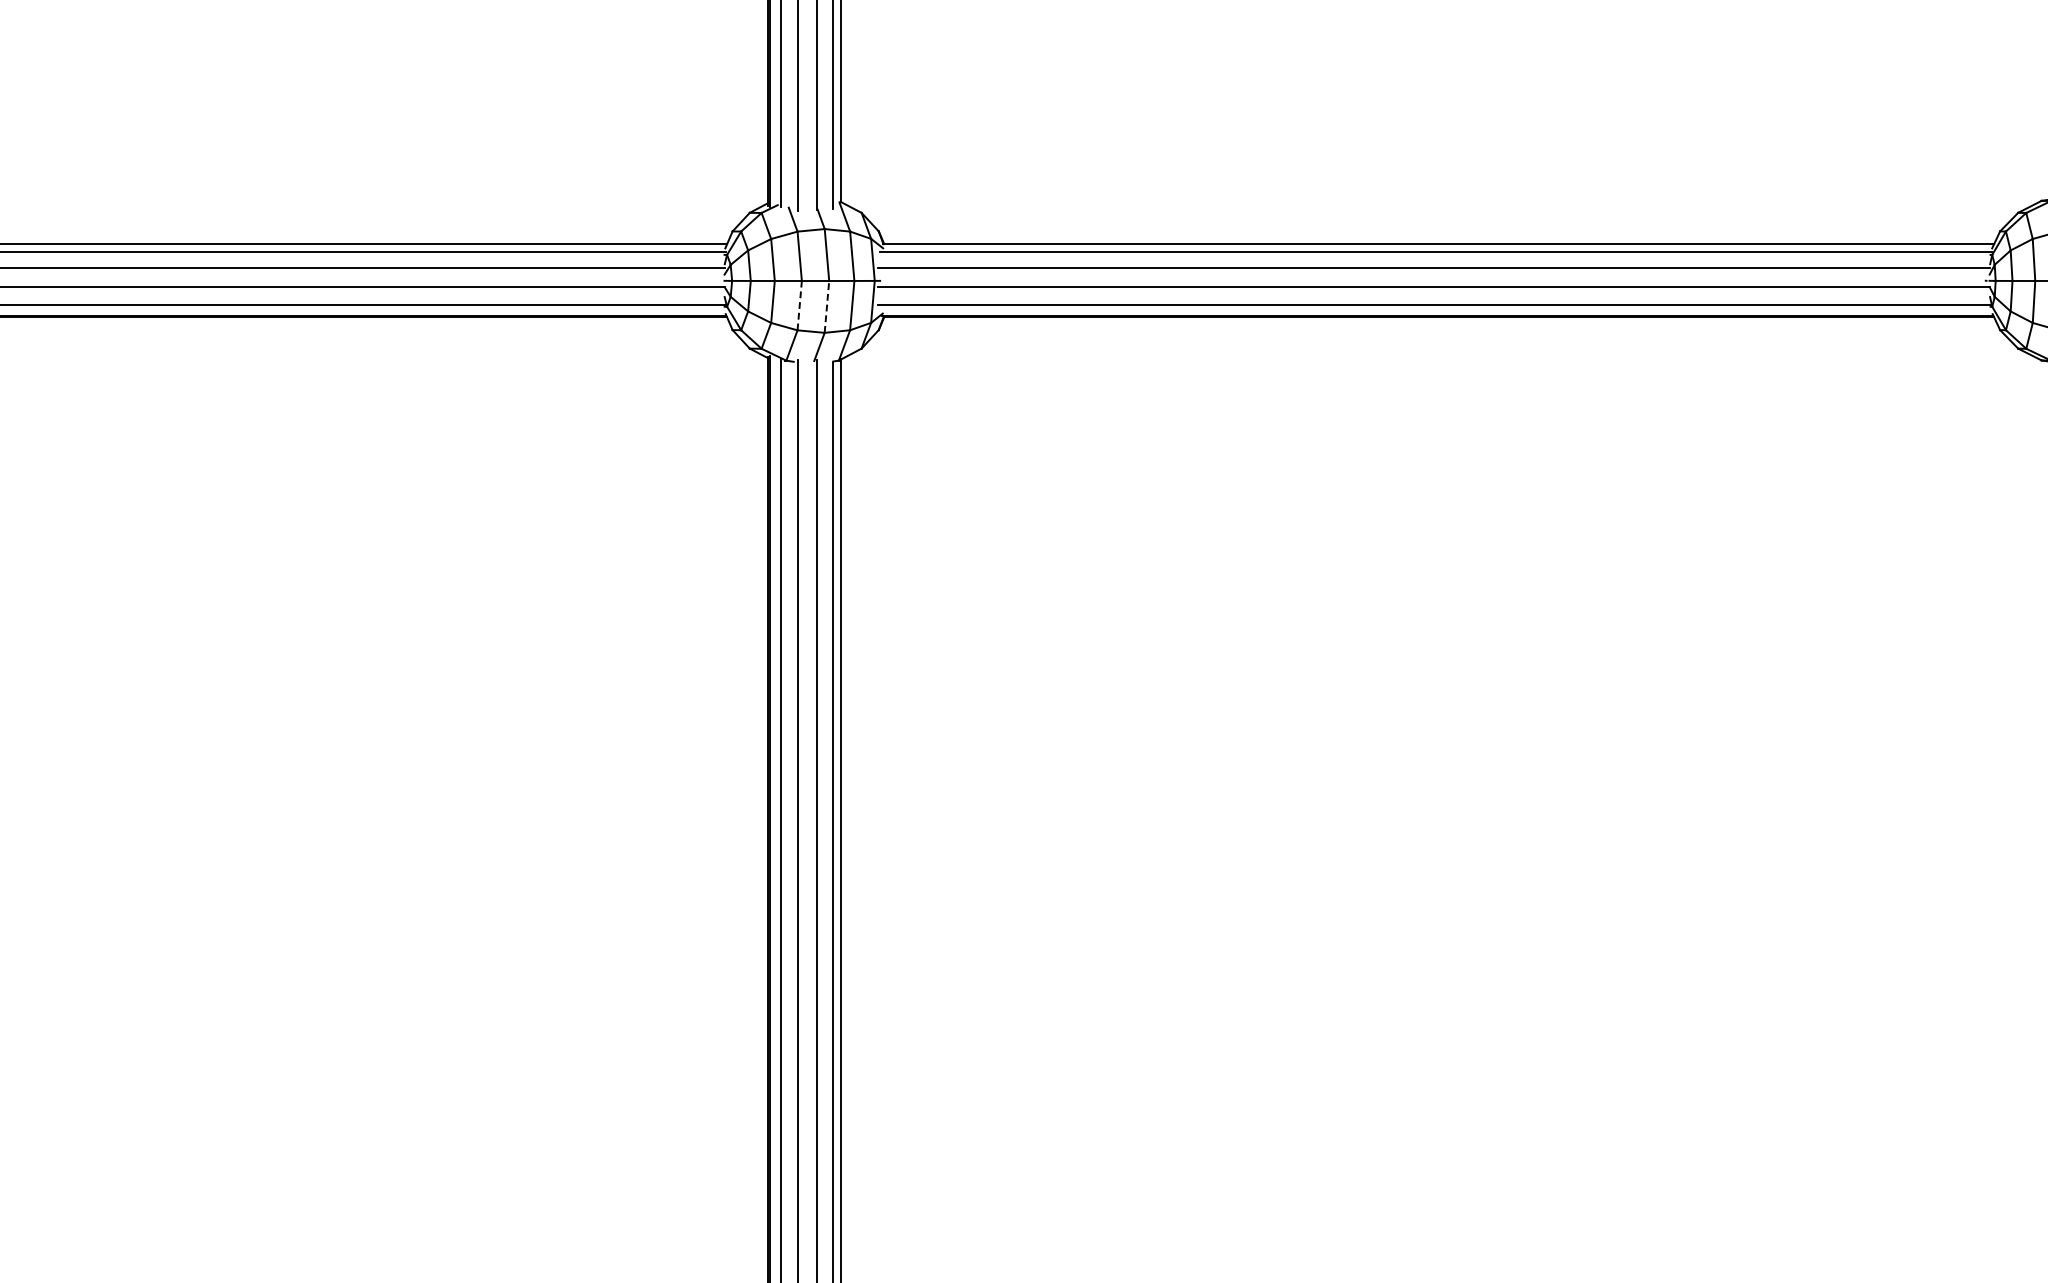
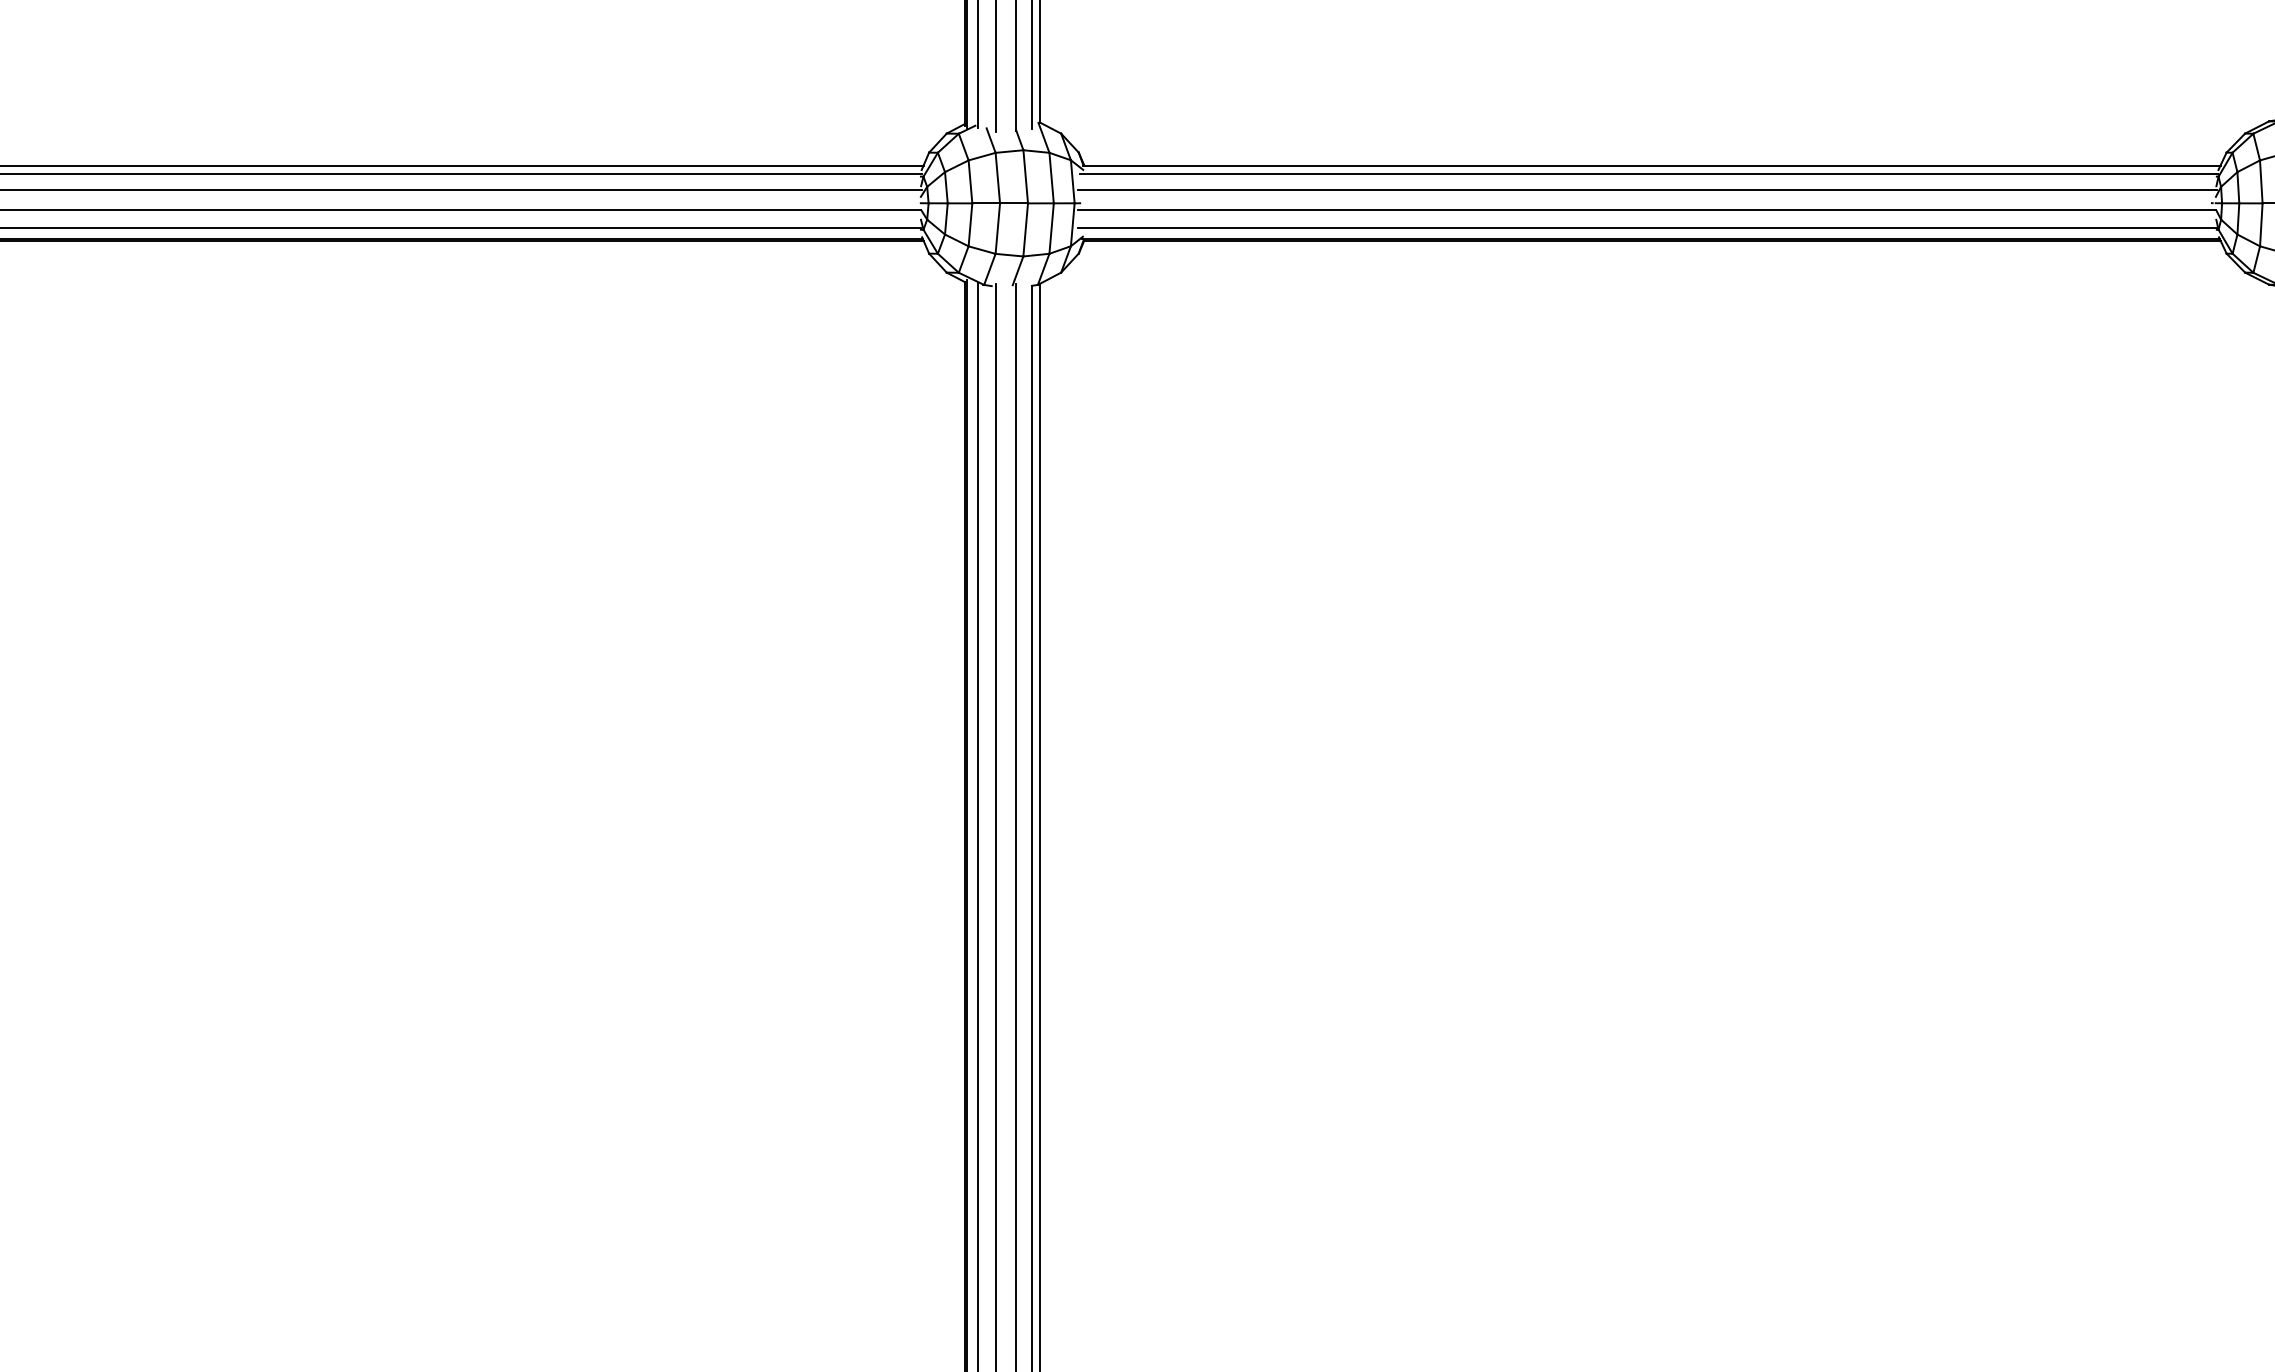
line: (799, 305) -> (997, 228), dashed -> solid
line: (826, 306) -> (1025, 229), dashed -> solid

